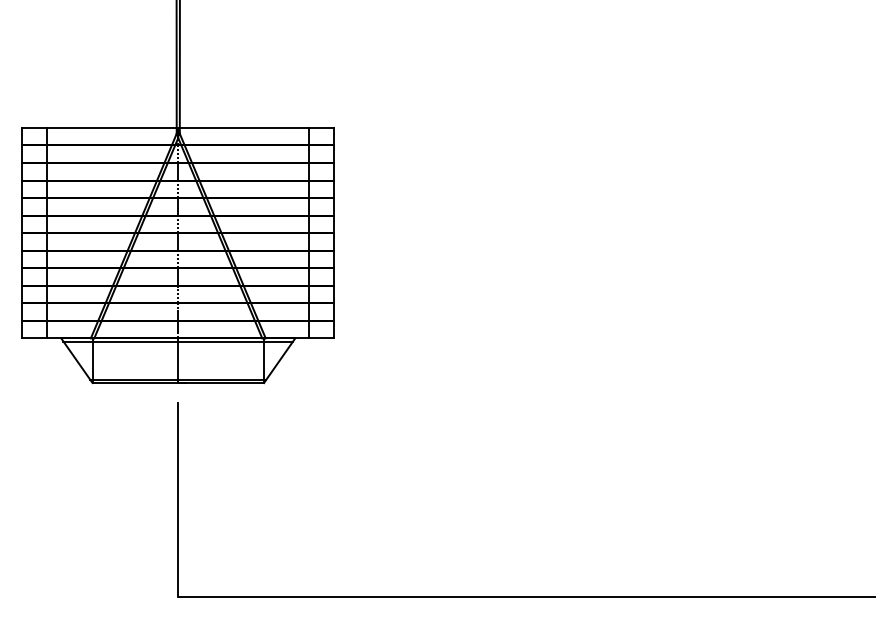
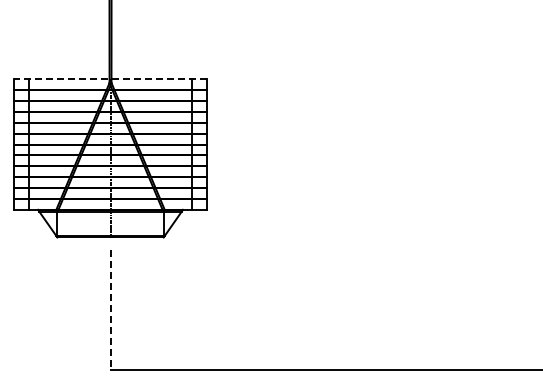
line: (178, 128) -> (110, 79), solid -> dashed
line: (178, 500) -> (110, 310), solid -> dashed

